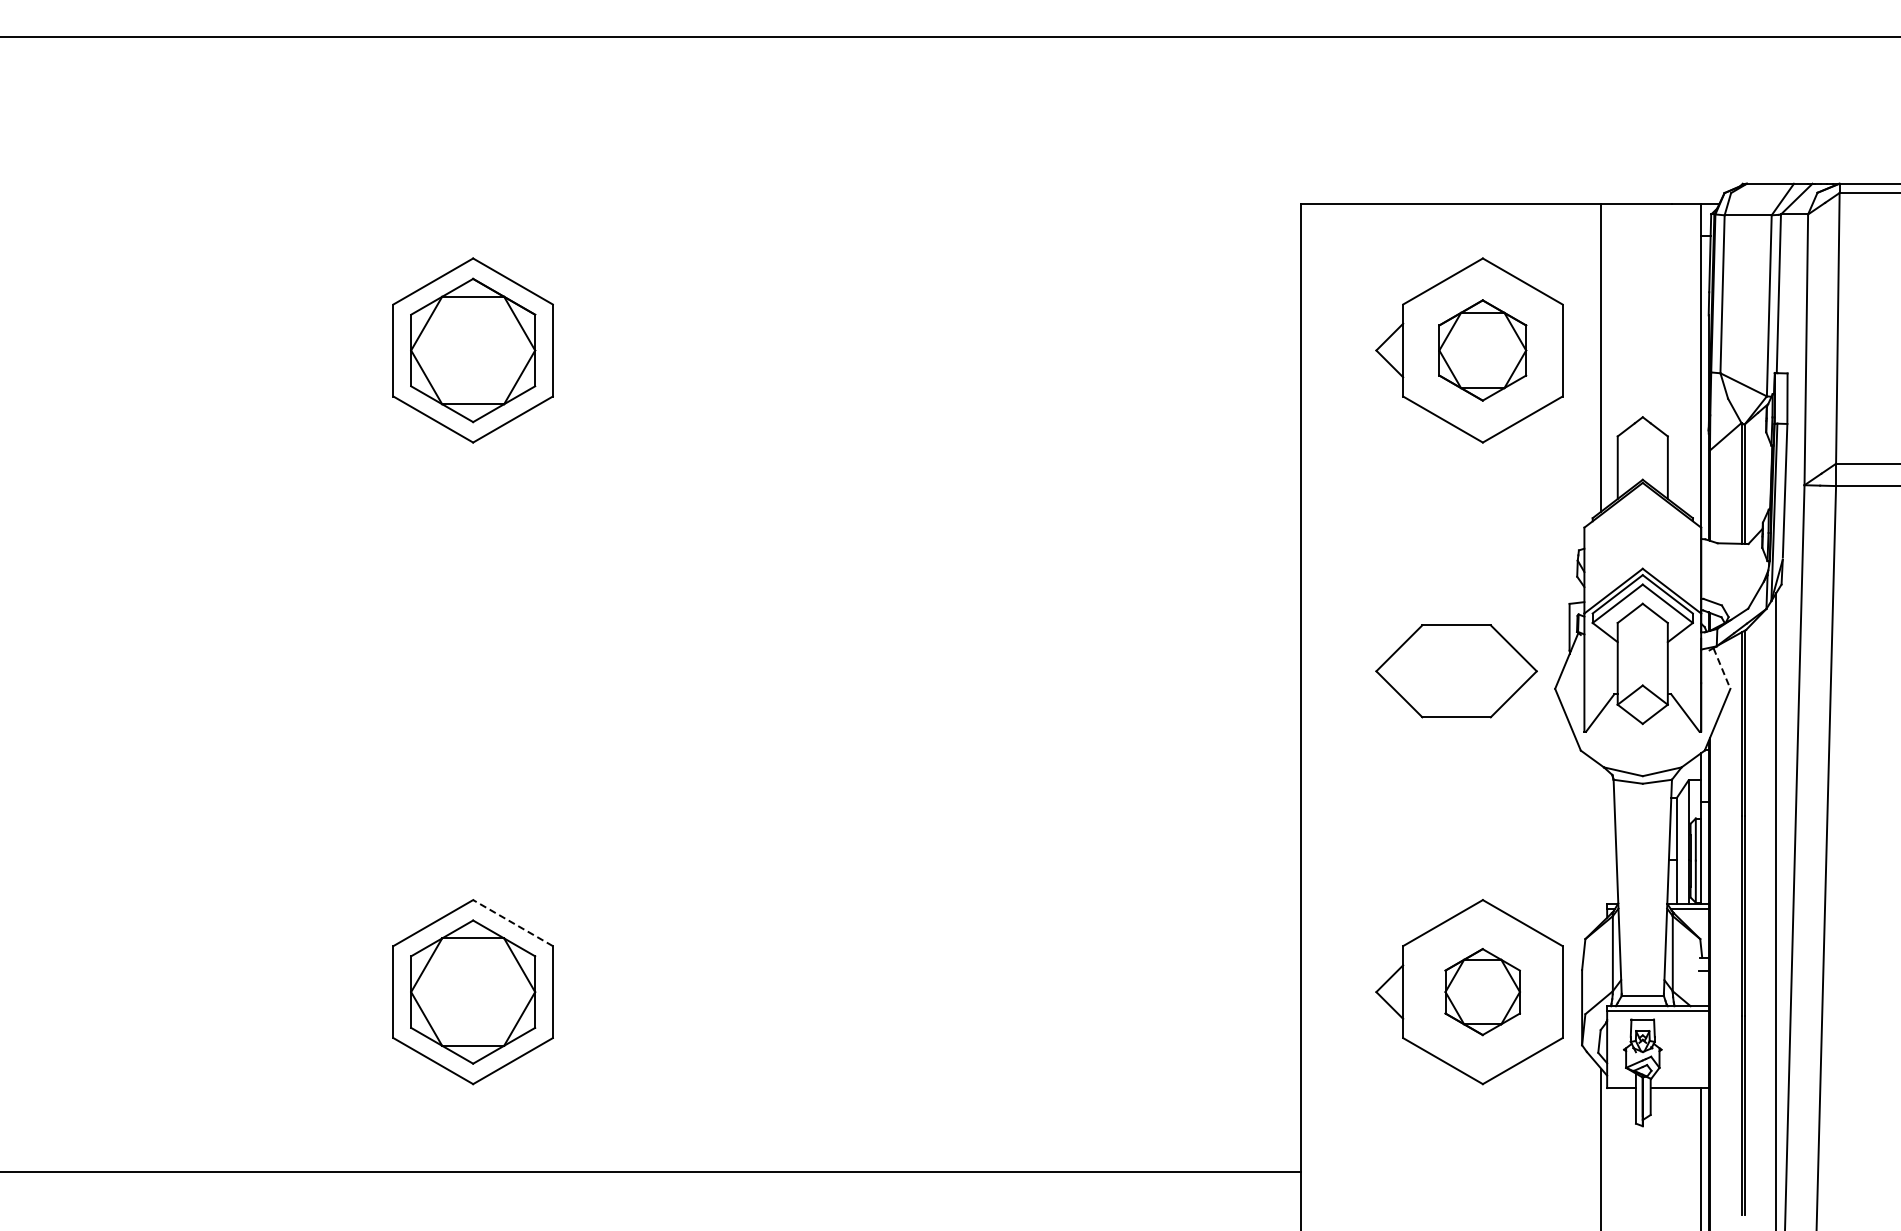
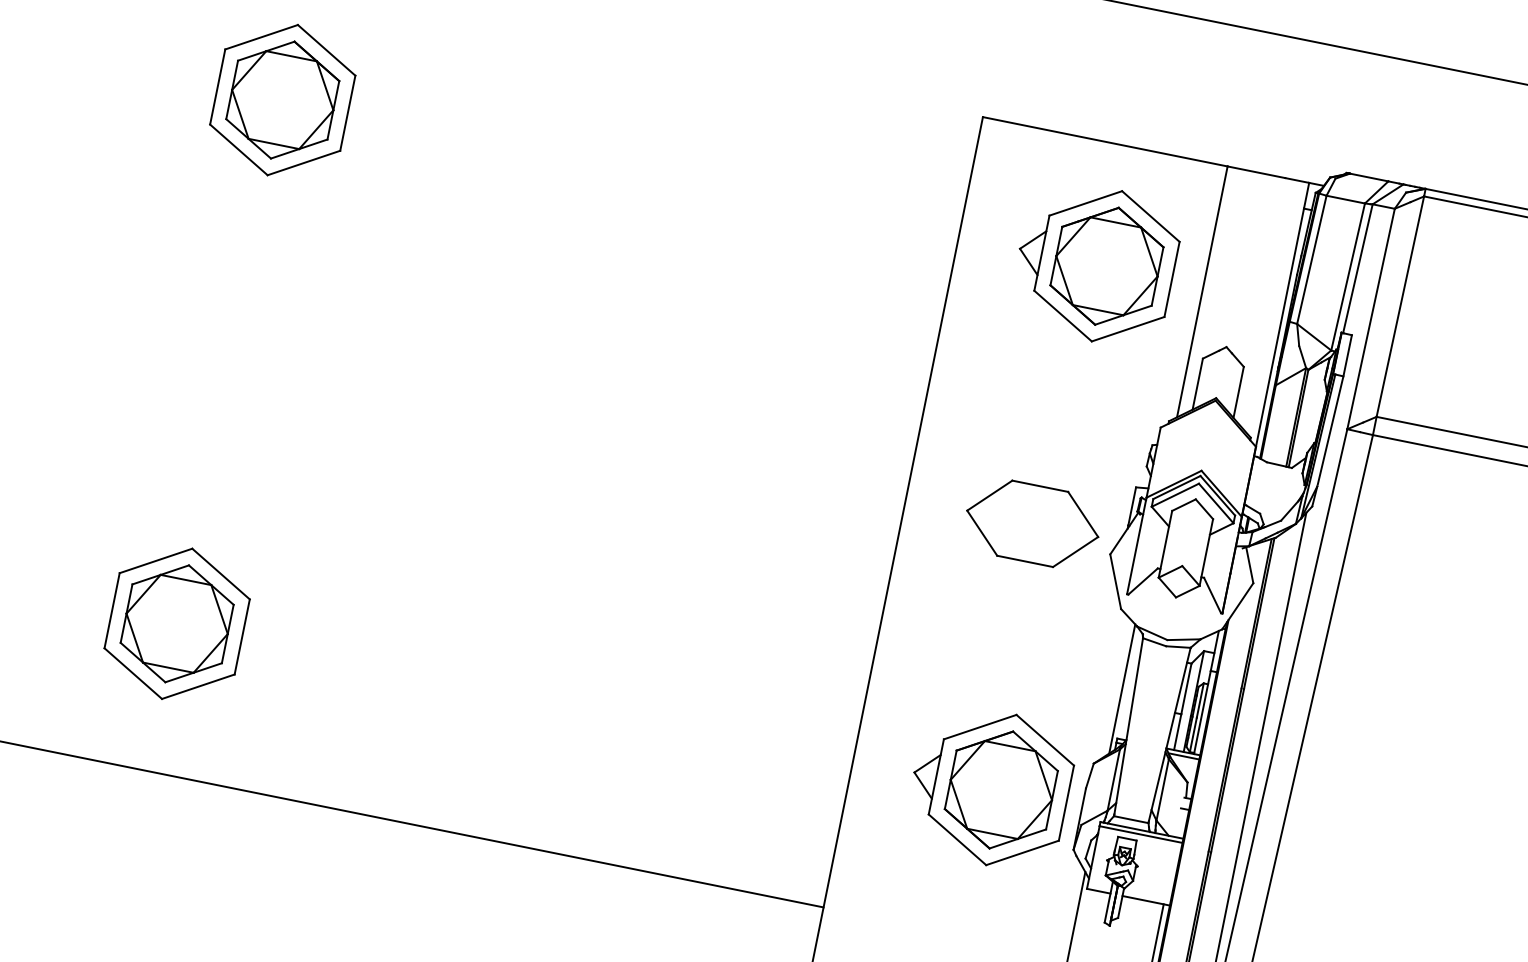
part: (1482, 350) -> (1106, 266), size x1.43
line: (1722, 668) -> (1250, 565), dashed -> solid
line: (1601, 844) -> (1122, 689), added
line: (512, 922) -> (220, 573), dashed -> solid
part: (1482, 991) -> (1001, 789), size x1.67

